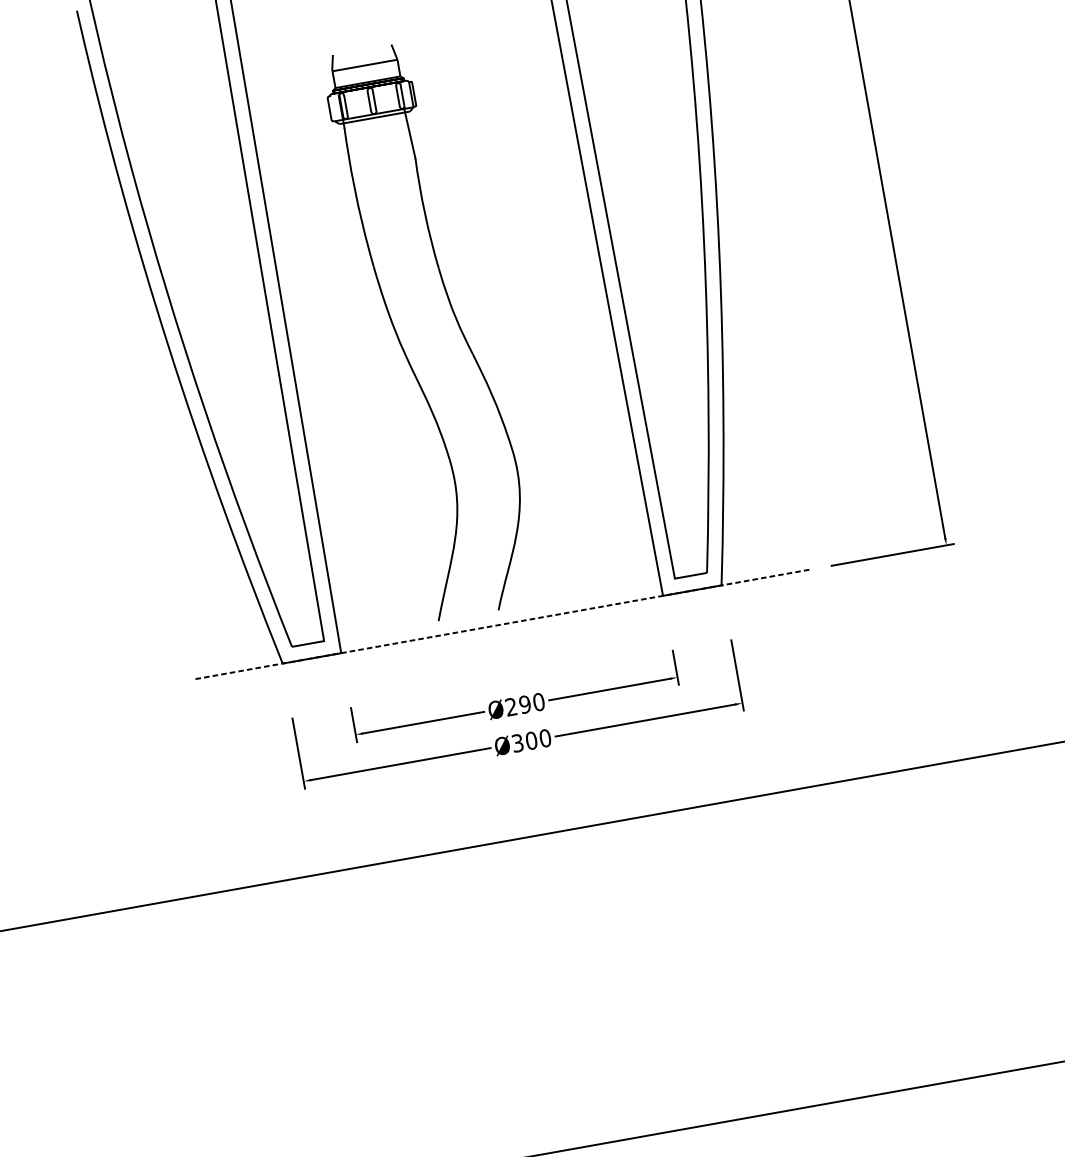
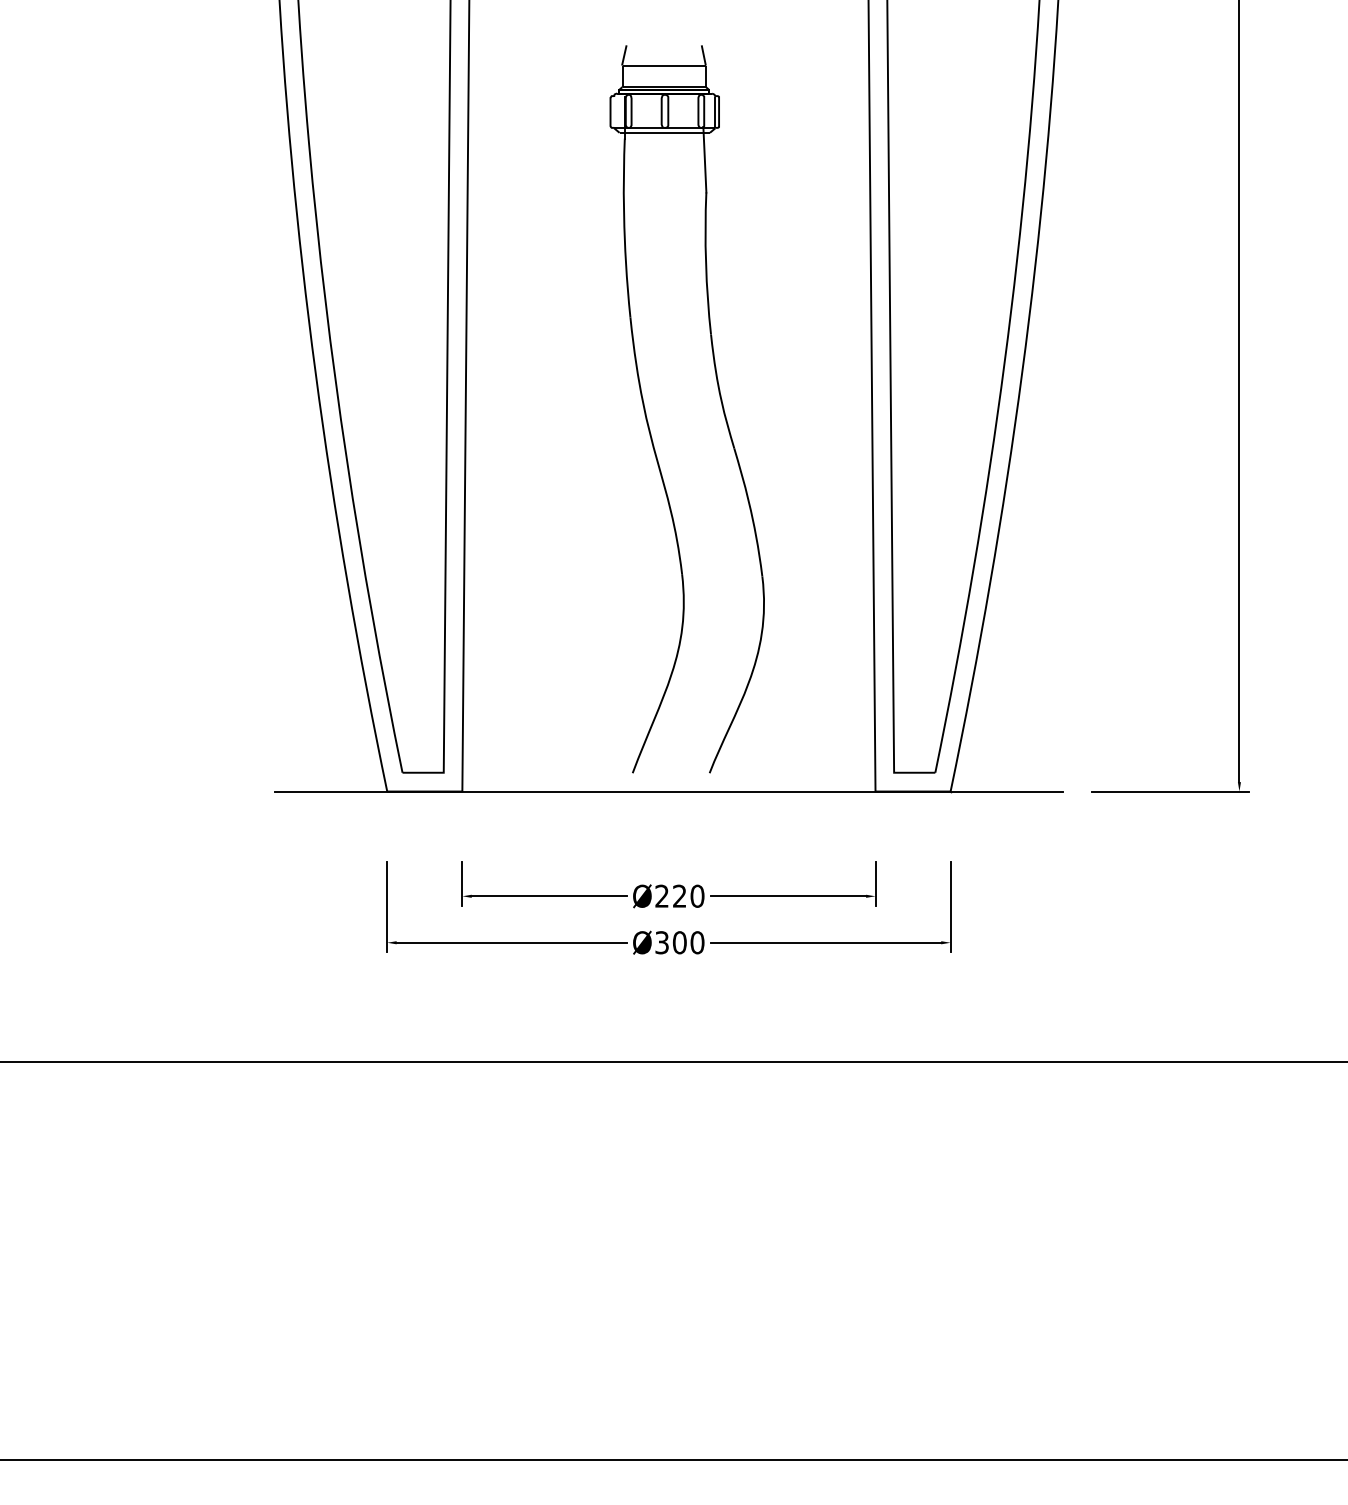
part: (455, 319) -> (720, 401), moved
line: (501, 624) -> (668, 791), dashed -> solid
text: (524, 704) -> (679, 895), Ø290 -> Ø220

